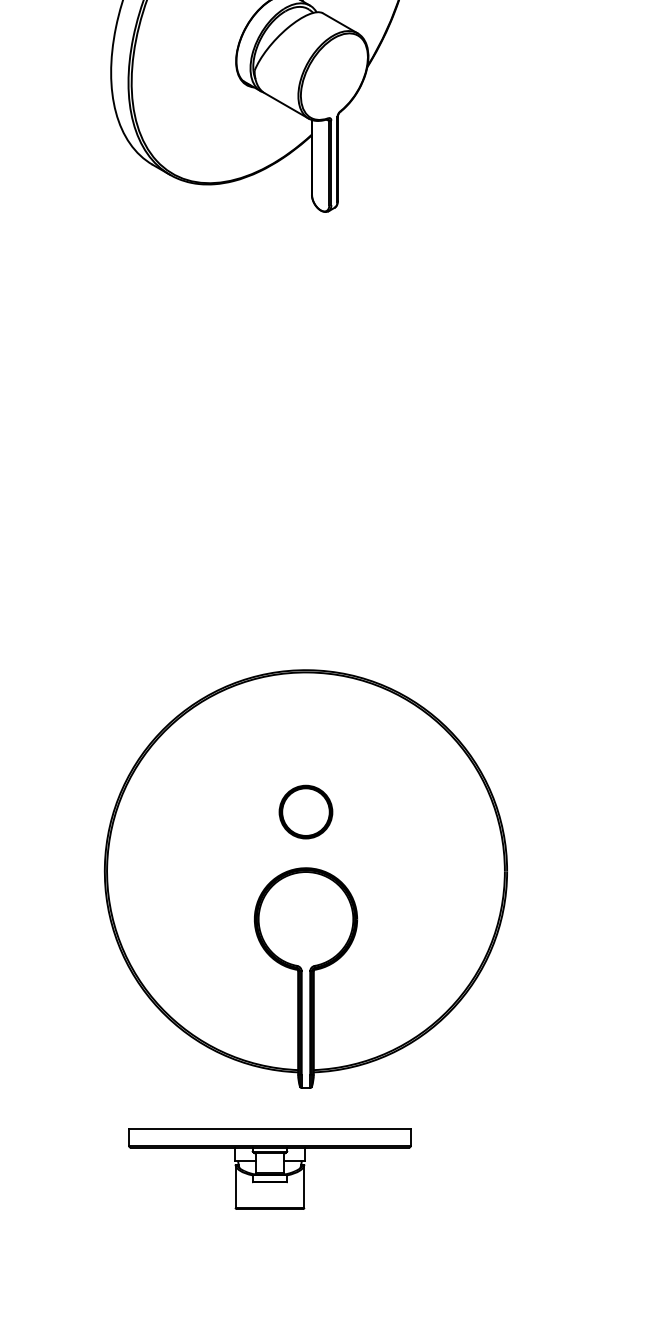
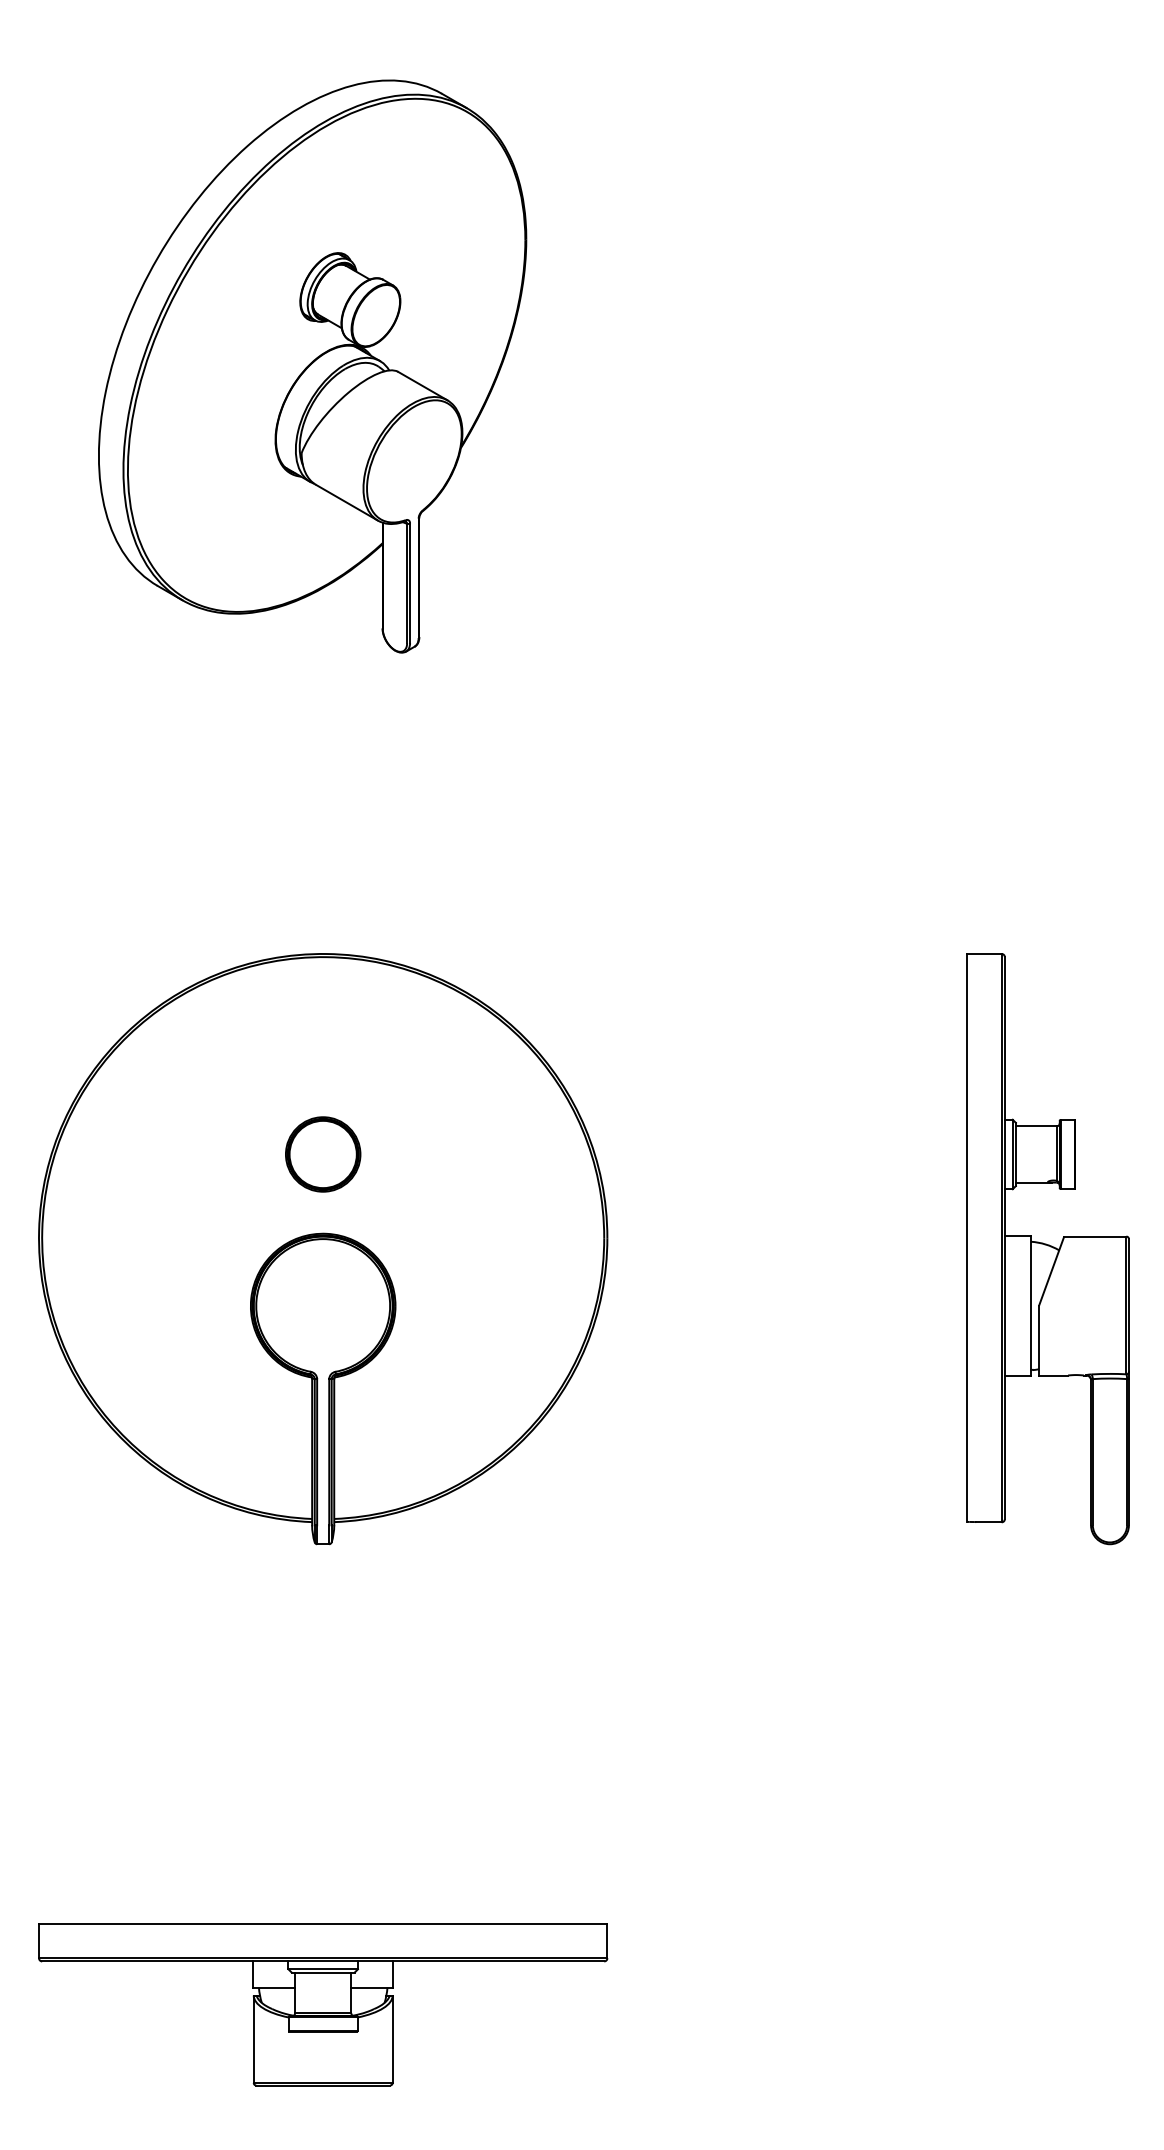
part: (306, 879) -> (323, 1249), moved
part: (270, 1168) -> (323, 2004), size x1.43

